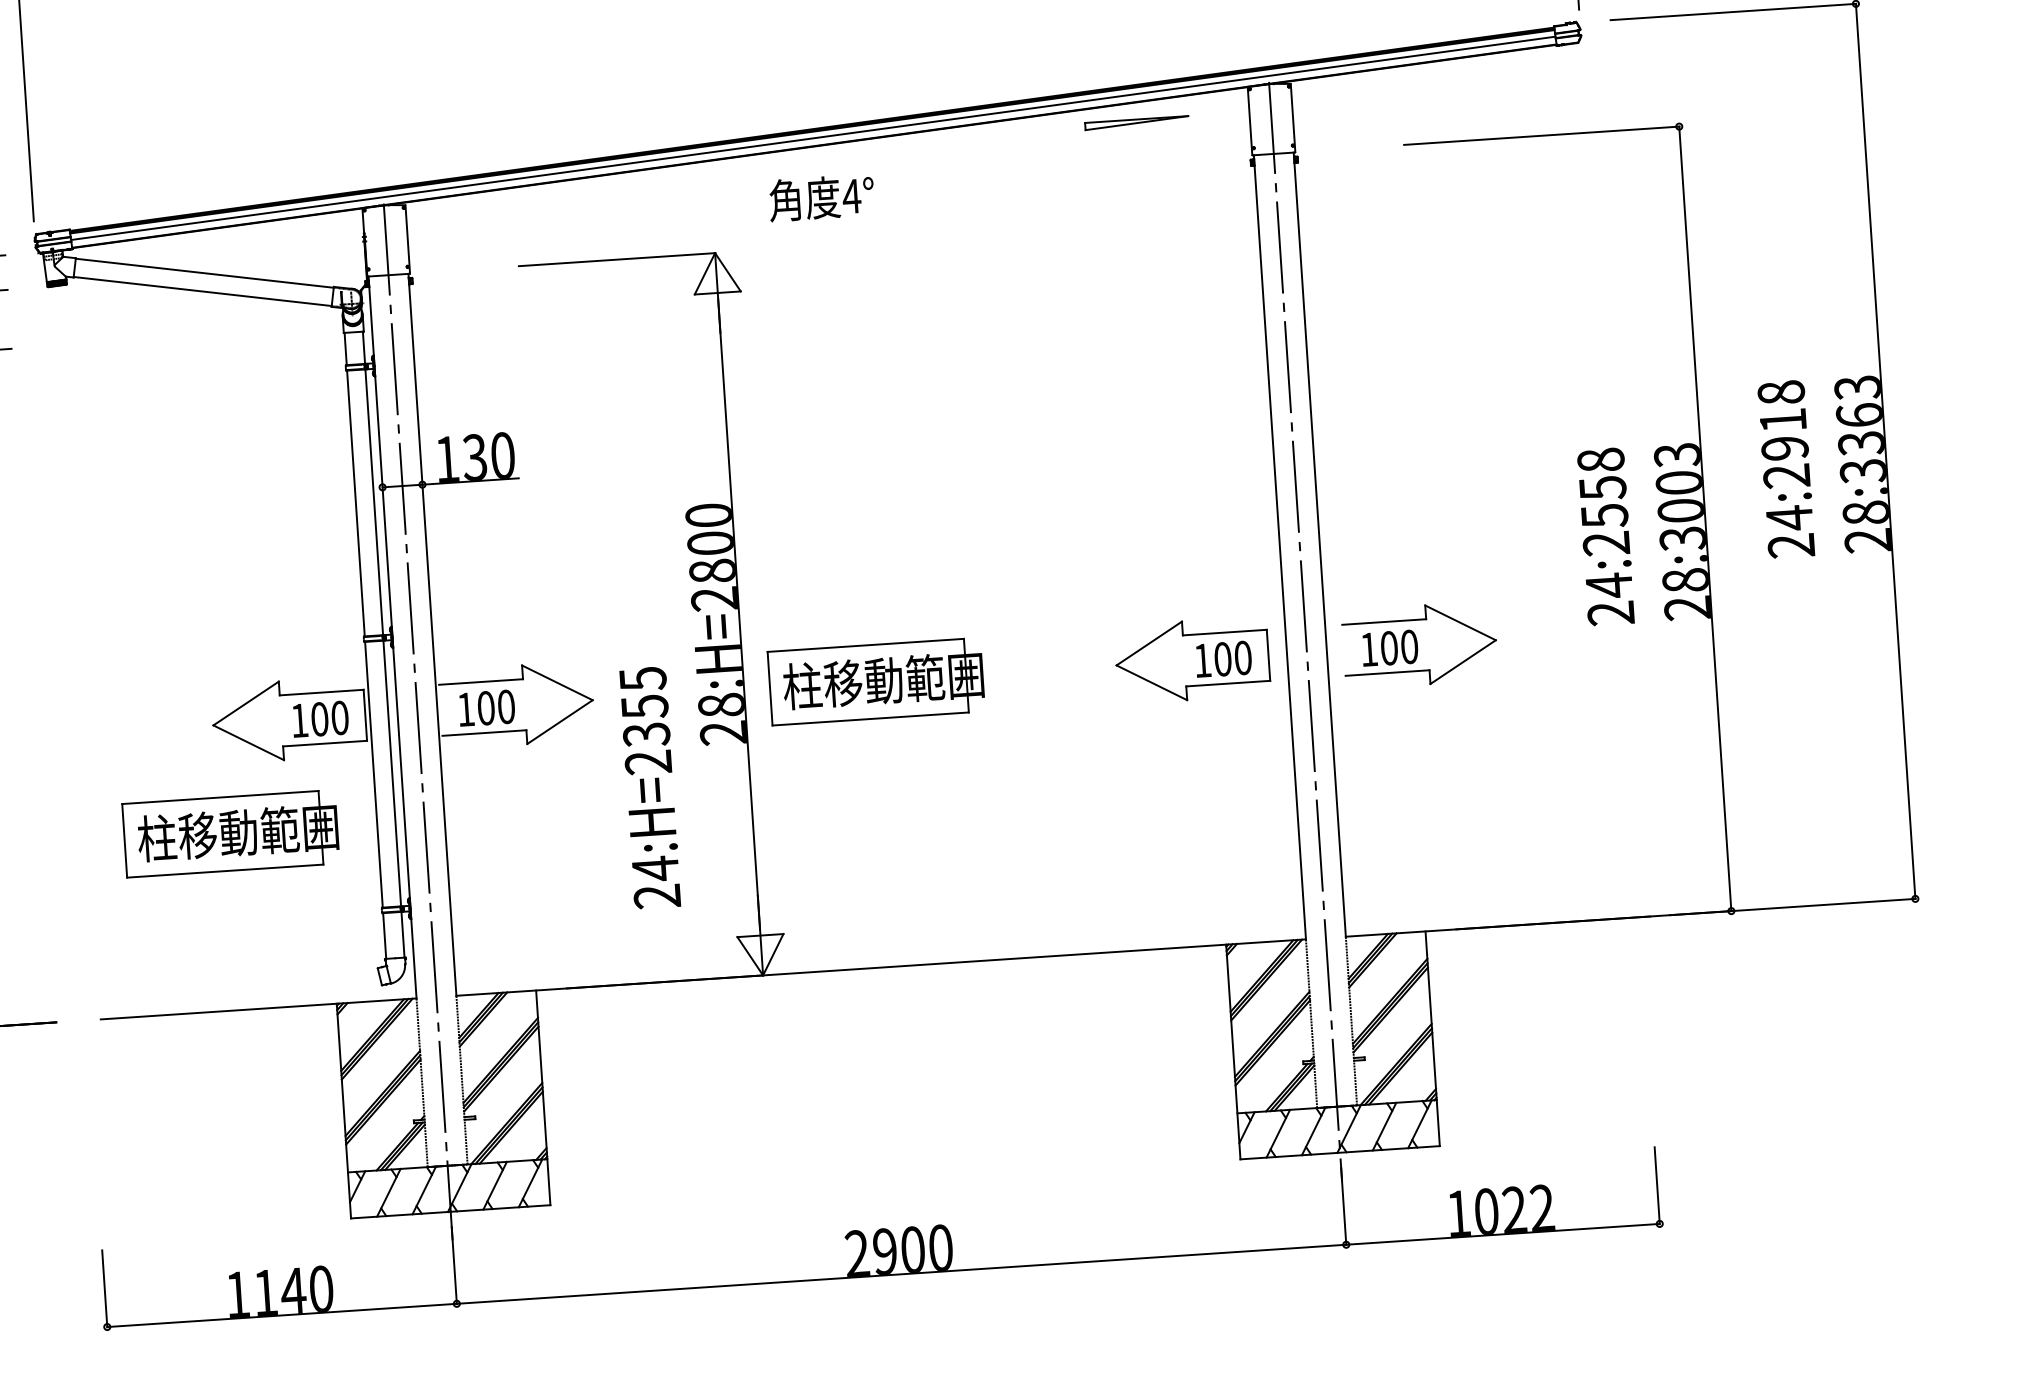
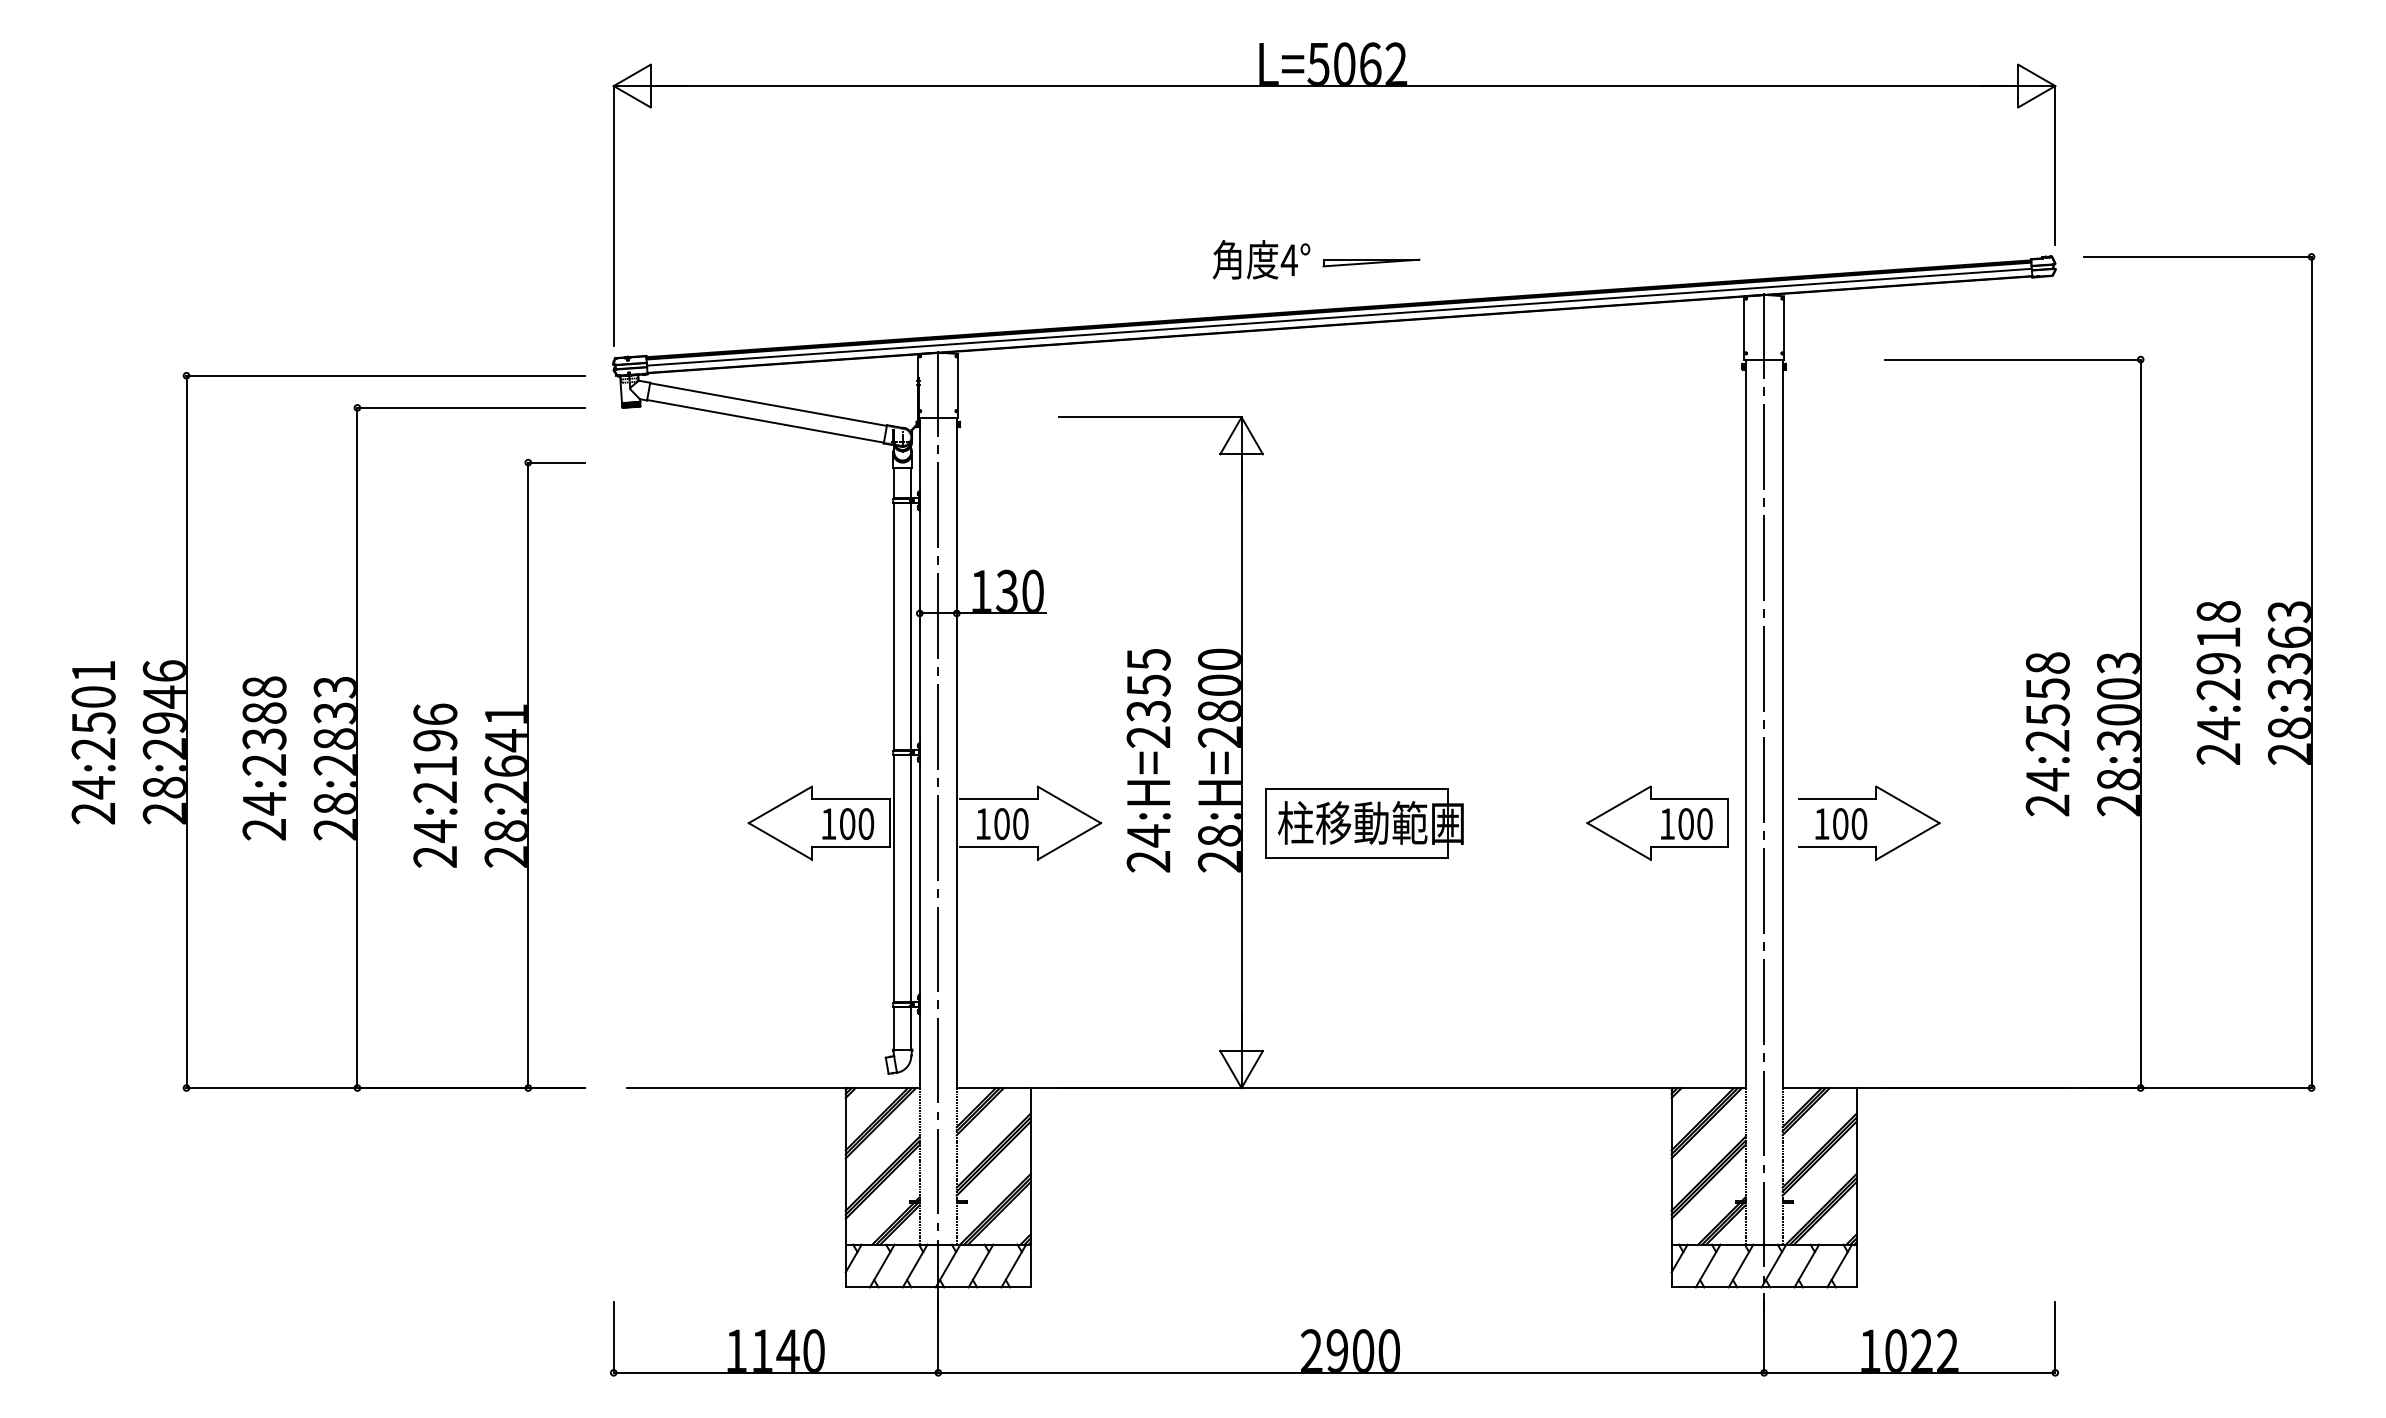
part: (1136, 122) -> (1371, 262), moved
text: (821, 197) -> (1261, 259), moved
text: (649, 787) -> (1148, 760), moved
part: (231, 833) -> (758, 924), removed

